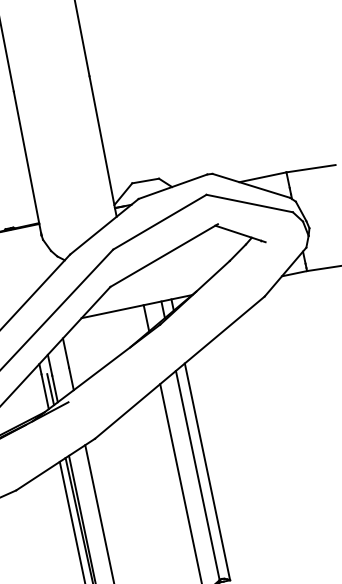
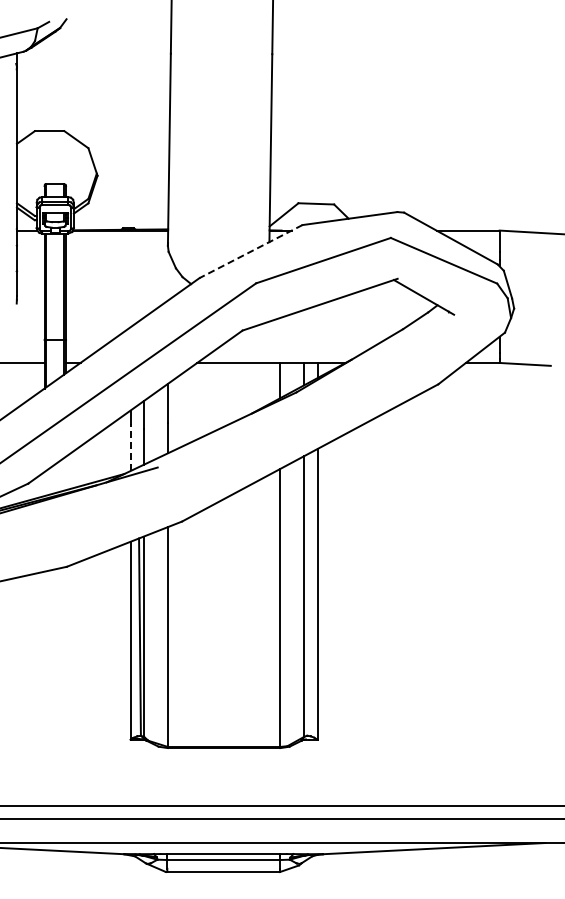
line: (104, 226) -> (251, 251), solid -> dashed
line: (50, 389) -> (138, 446), removed
line: (45, 391) -> (130, 447), solid -> dashed

